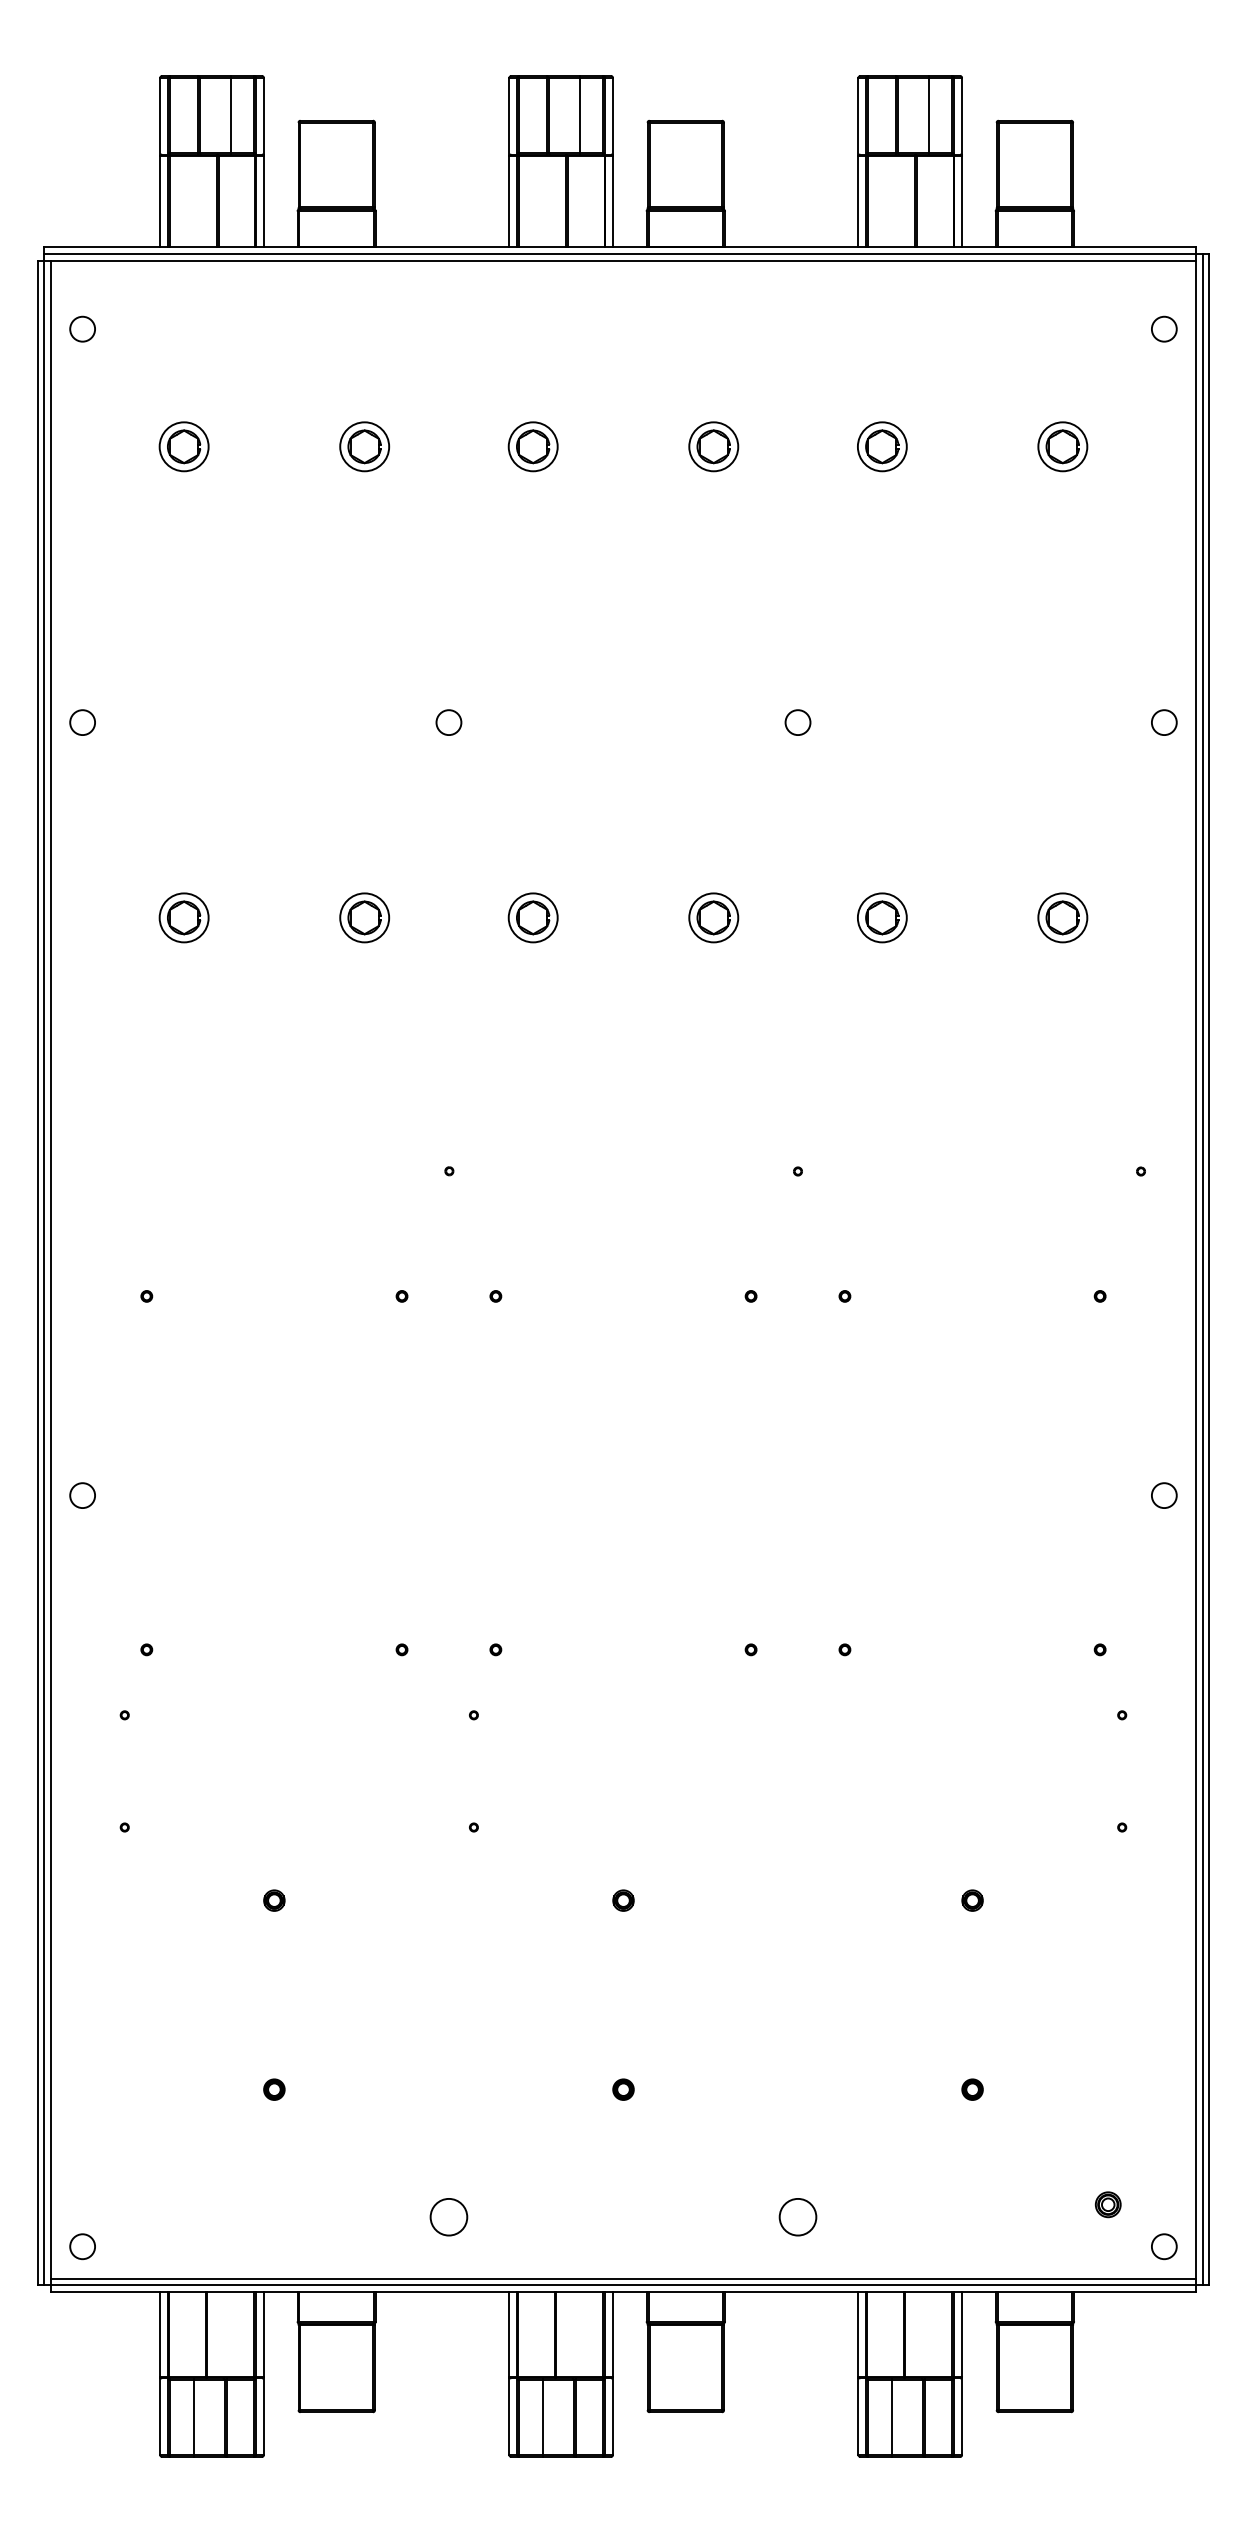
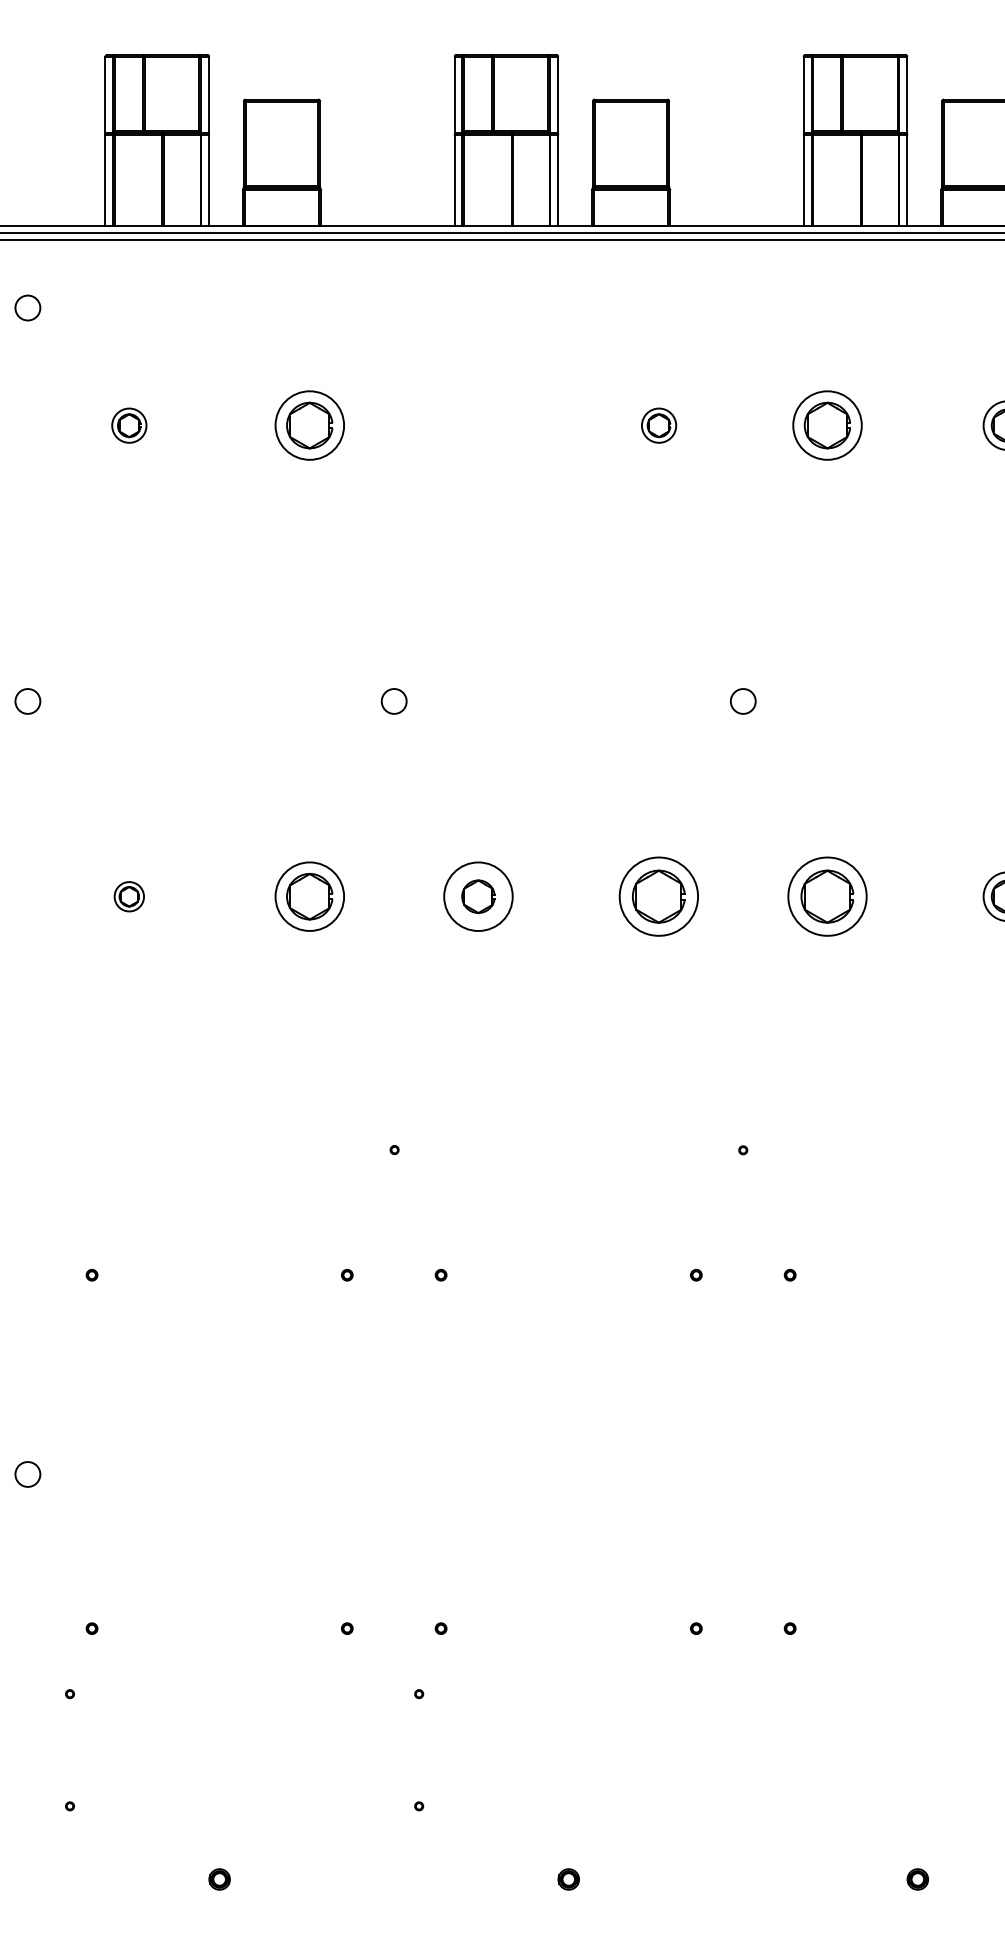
line: (230, 114) -> (175, 93), removed
line: (579, 114) -> (524, 93), removed
line: (928, 114) -> (873, 93), removed
part: (183, 446) -> (128, 425), size x0.7
part: (364, 446) -> (309, 425), size x1.4
part: (532, 446) -> (477, 425), removed
part: (713, 446) -> (658, 425), size x0.7
part: (882, 446) -> (827, 425), size x1.4
part: (183, 917) -> (128, 896), size x0.6
part: (364, 917) -> (309, 896), size x1.4
circle: (532, 917) -> (477, 896), size x1.4
part: (713, 917) -> (658, 896), size x1.6
part: (882, 917) -> (827, 896), size x1.6

